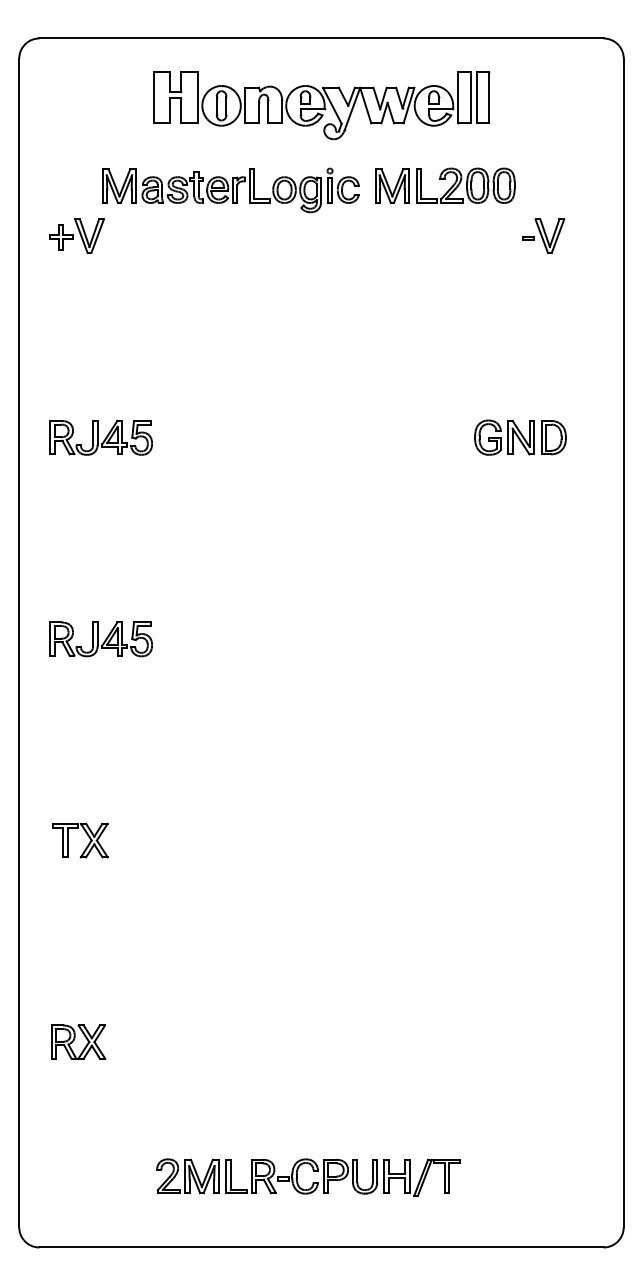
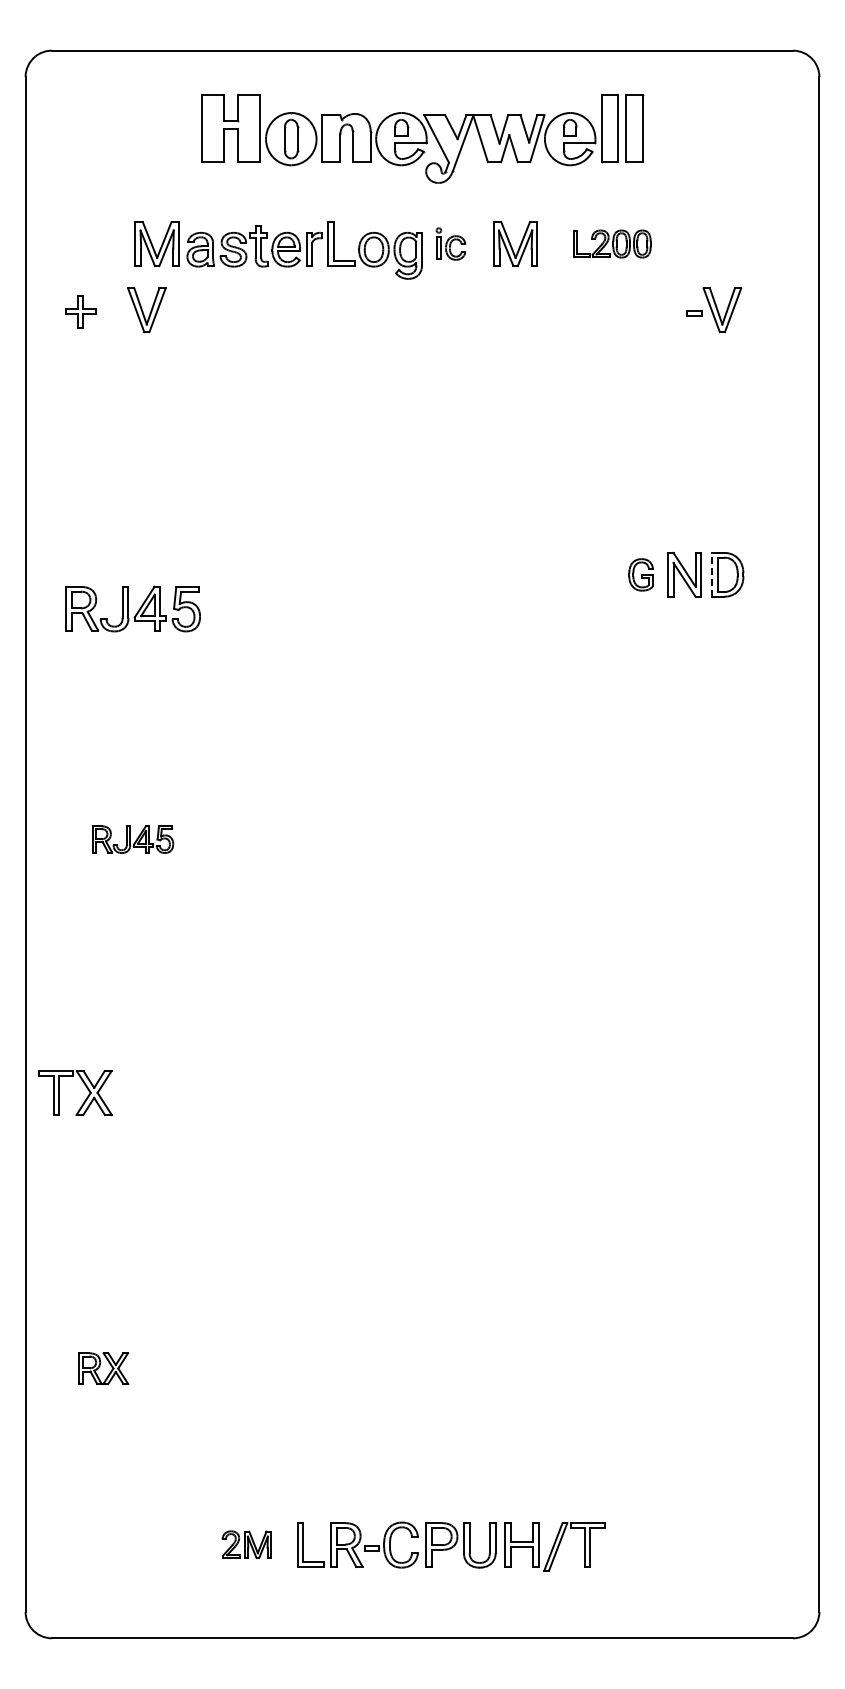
part: (342, 185) -> (450, 243), size x0.7
part: (466, 185) -> (612, 243), size x0.6
part: (89, 236) -> (146, 310), moved
part: (100, 437) -> (132, 608), moved
part: (487, 437) -> (640, 574), size x0.7
line: (541, 437) -> (711, 574), solid -> dashed
part: (100, 639) -> (132, 839), size x0.6
part: (86, 846) -> (84, 1100), moved
part: (78, 1042) -> (103, 1368), size x0.7
part: (187, 1176) -> (246, 1544), size x0.6

